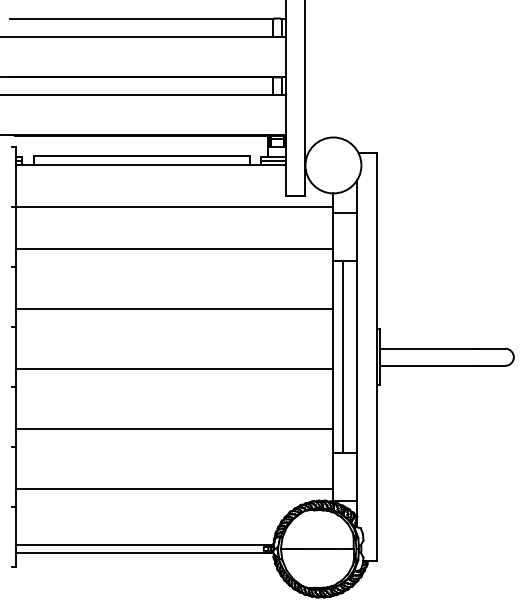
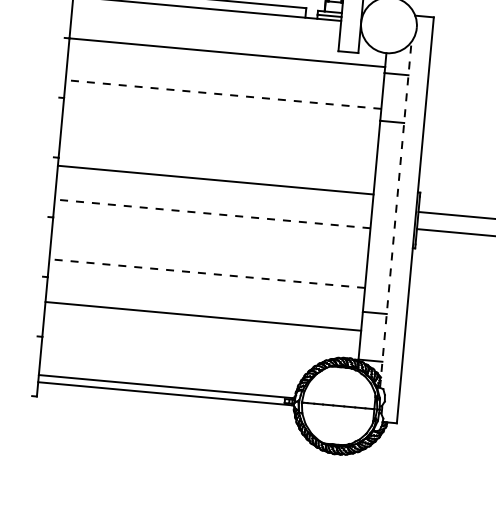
line: (174, 249) -> (223, 94), solid -> dashed
line: (174, 309) -> (215, 180), moved
line: (357, 353) -> (395, 214), solid -> dashed
line: (343, 357) -> (381, 217), removed
line: (174, 369) -> (212, 214), solid -> dashed
line: (174, 429) -> (206, 273), solid -> dashed
line: (174, 489) -> (202, 316), moved

